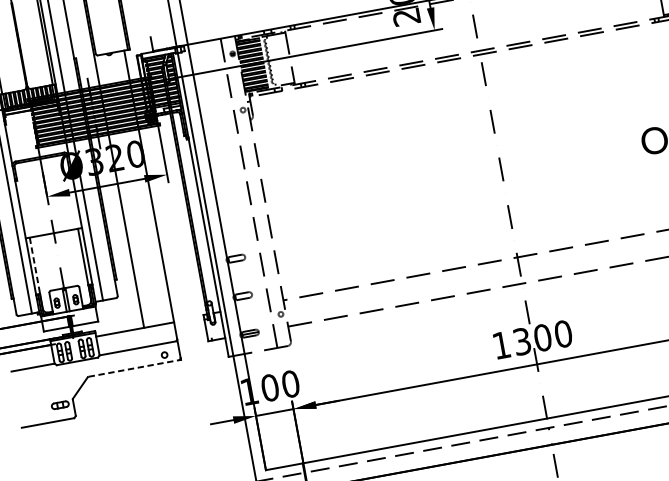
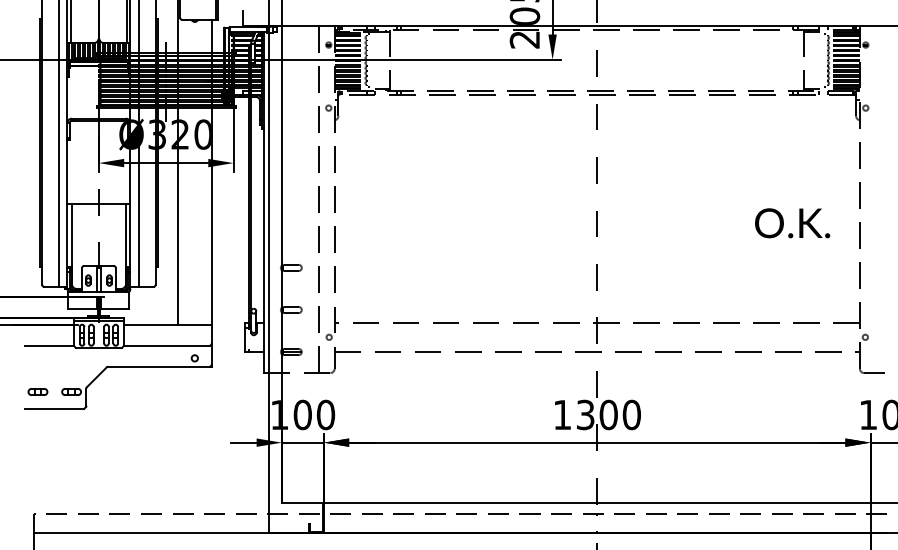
line: (34, 265) -> (71, 235), dashed -> solid
line: (133, 368) -> (158, 366), dashed -> solid
part: (29, 410) -> (37, 391), added

